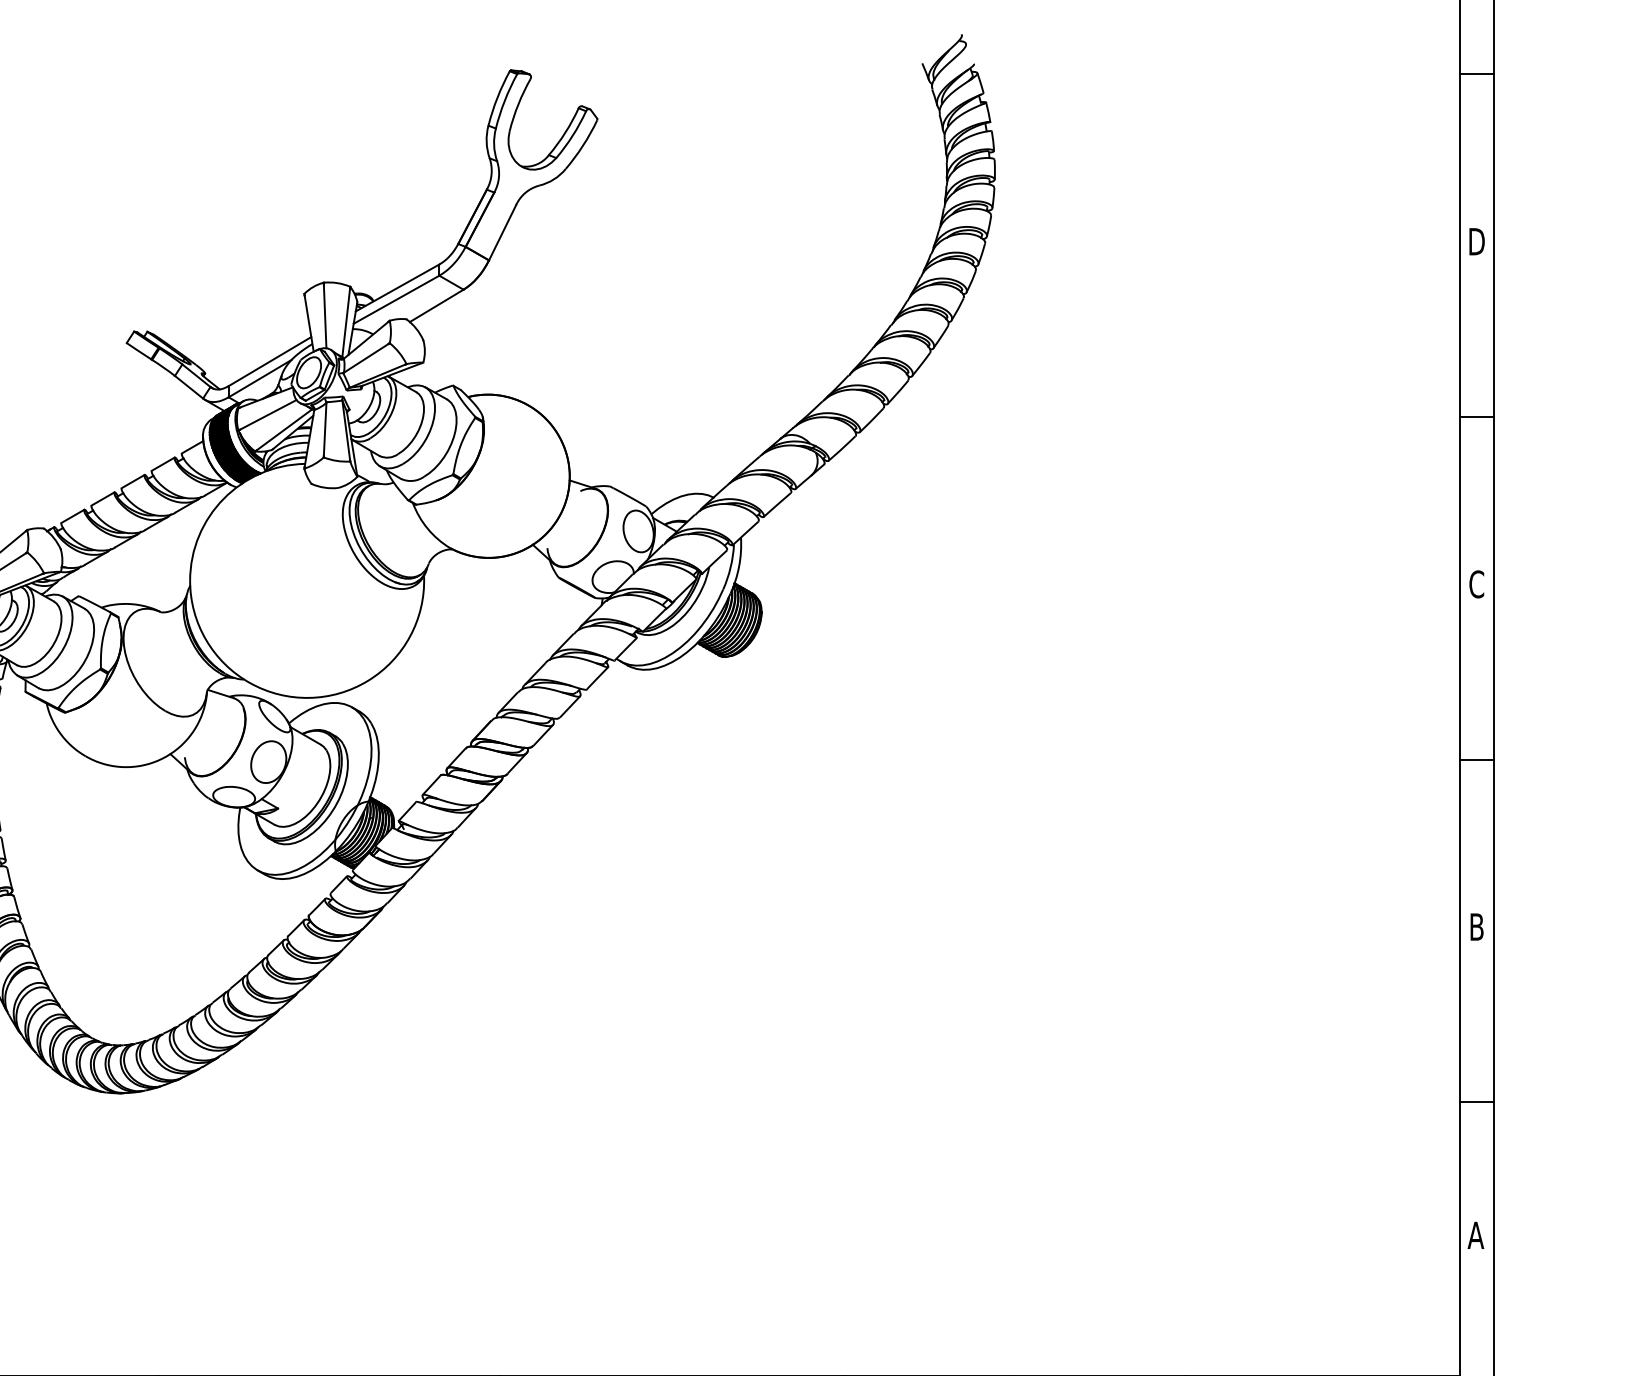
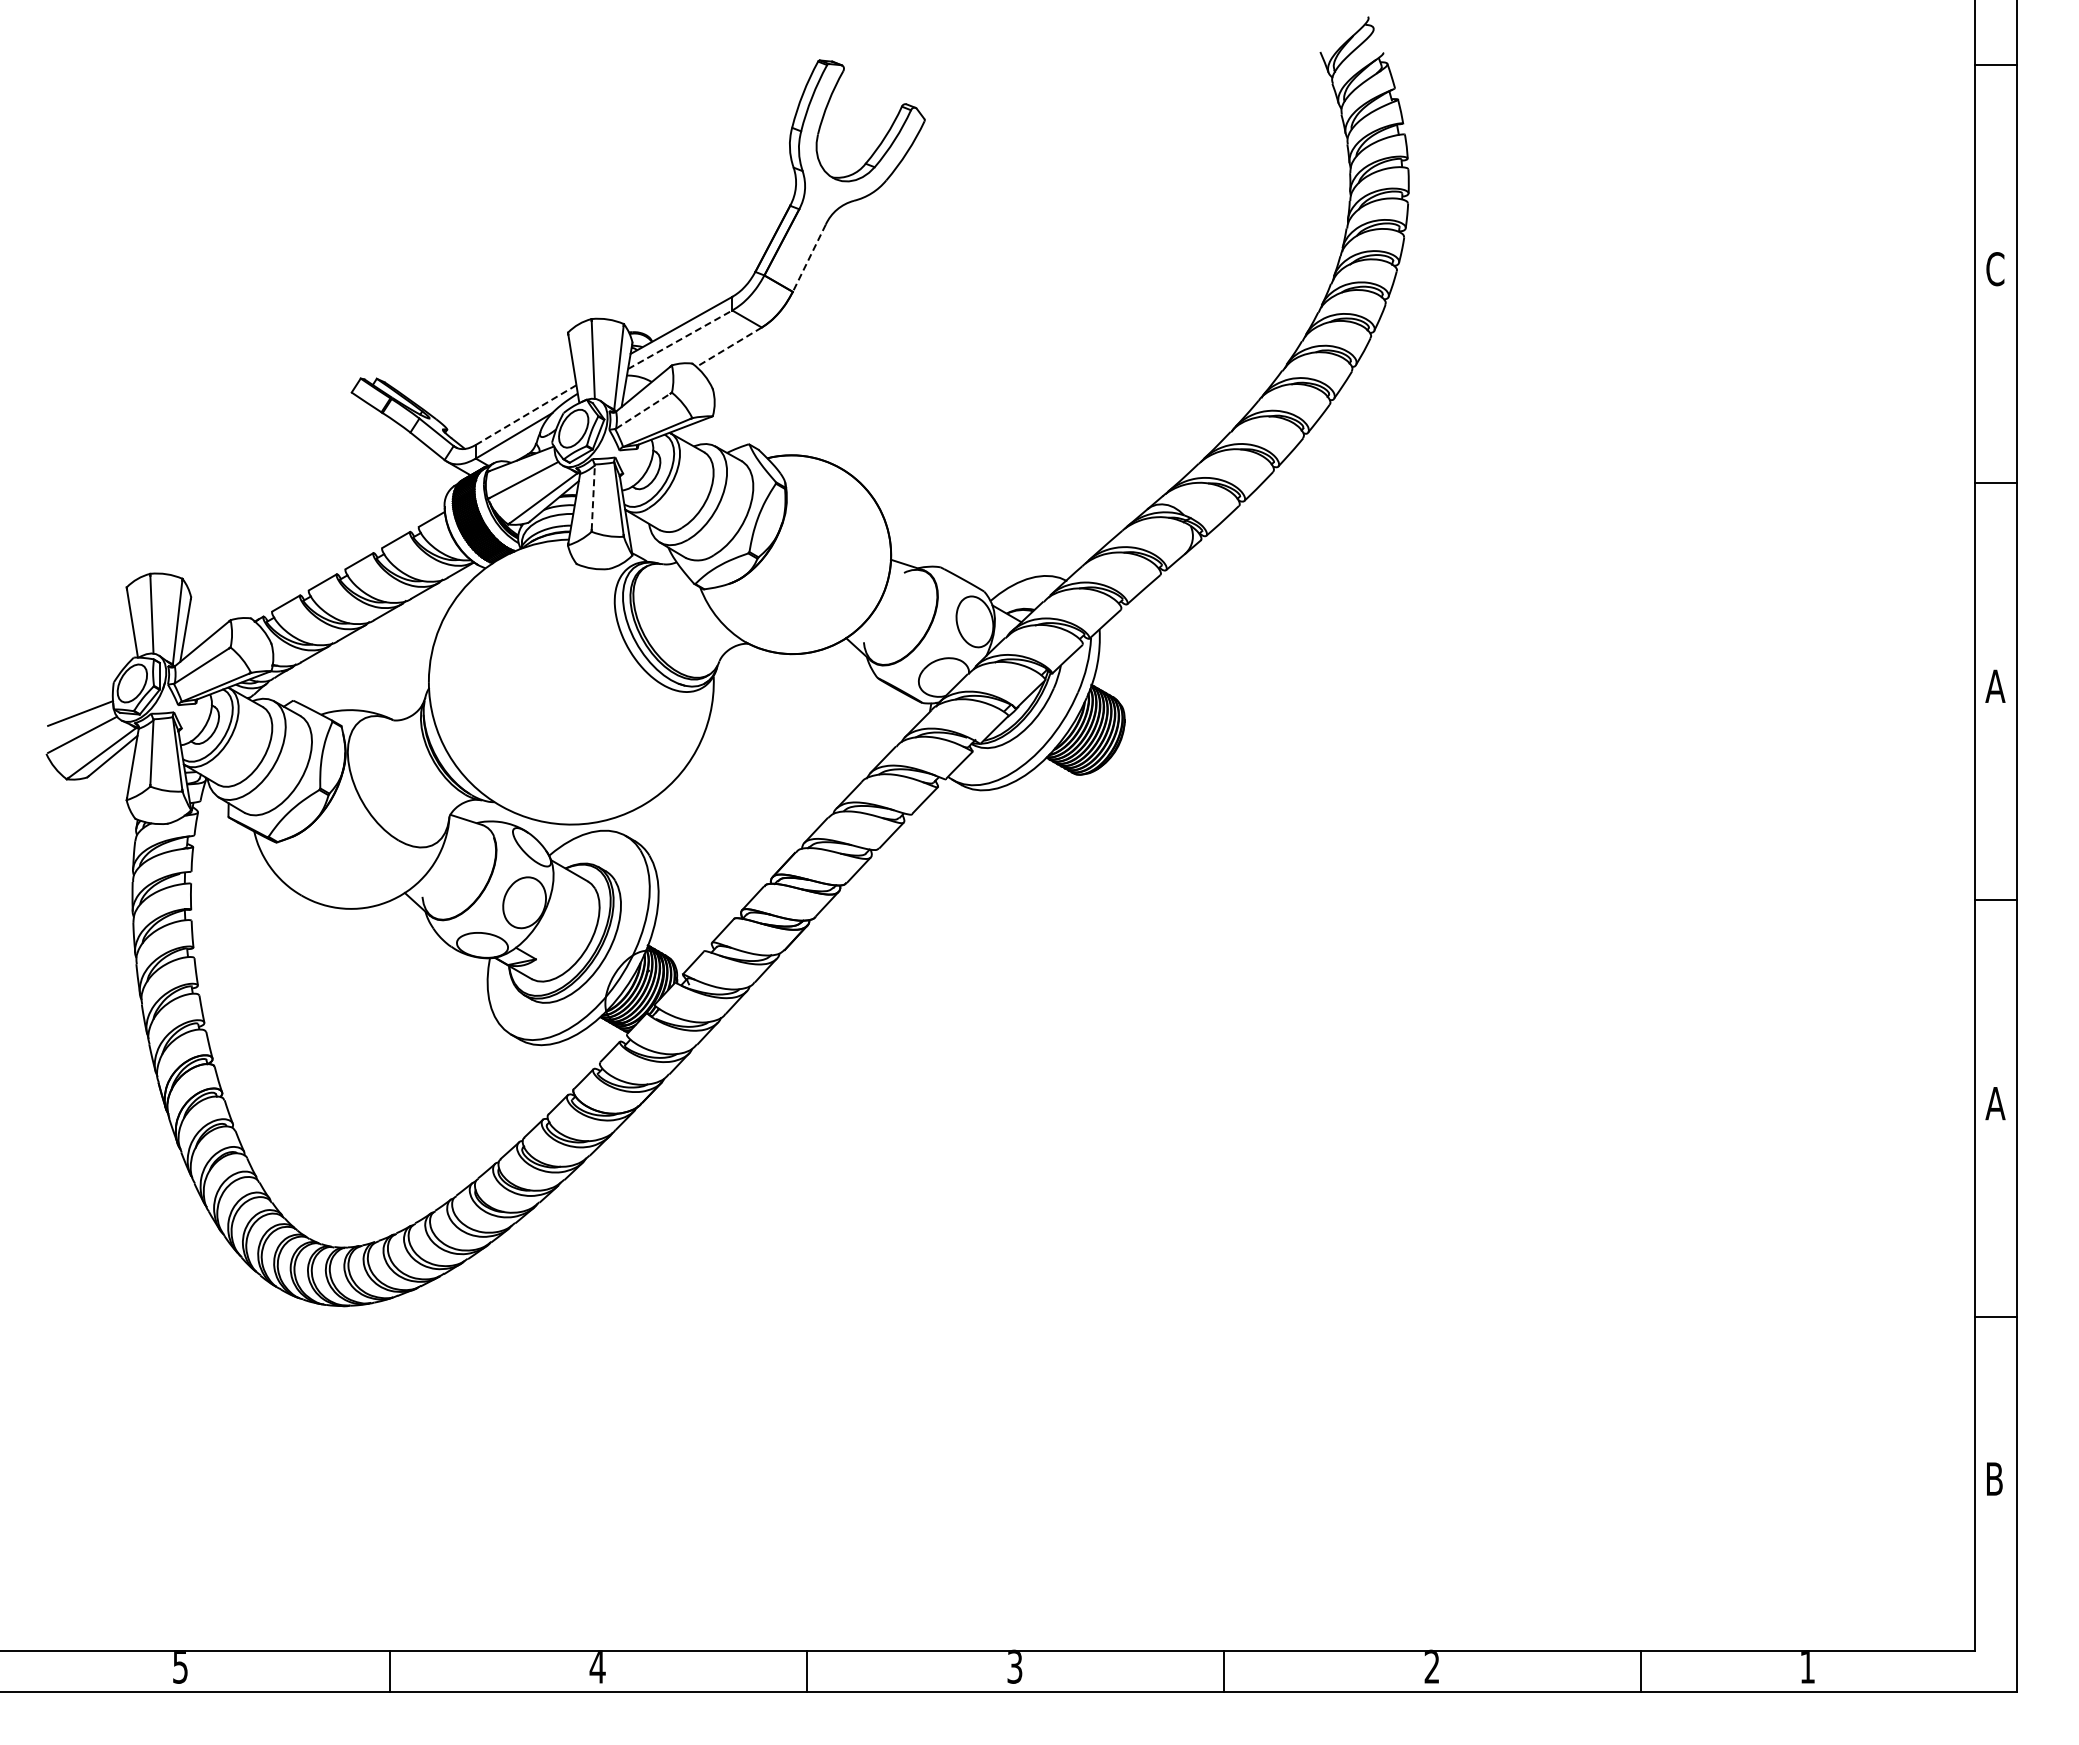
line: (502, 232) -> (809, 258), solid -> dashed
text: (1476, 242) -> (1995, 269), D -> C
line: (396, 299) -> (680, 339), solid -> dashed
line: (436, 306) -> (728, 347), solid -> dashed
line: (366, 357) -> (643, 410), solid -> dashed
line: (270, 361) -> (526, 415), solid -> dashed
line: (325, 429) -> (593, 497), solid -> dashed
text: (1476, 584) -> (1995, 686), C -> A
text: (1476, 926) -> (1995, 1103), B -> A
text: (1475, 1234) -> (1994, 1478), A -> B

